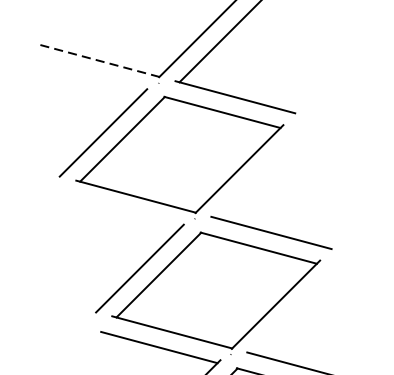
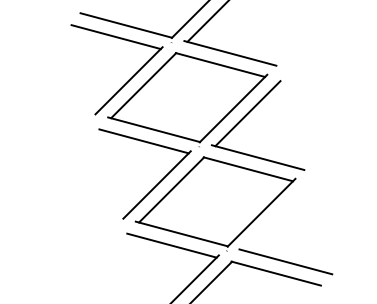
line: (100, 60) -> (126, 25), dashed -> solid
line: (85, 76) -> (115, 37), added
line: (257, 175) -> (247, 113), added
line: (122, 211) -> (143, 141), added

